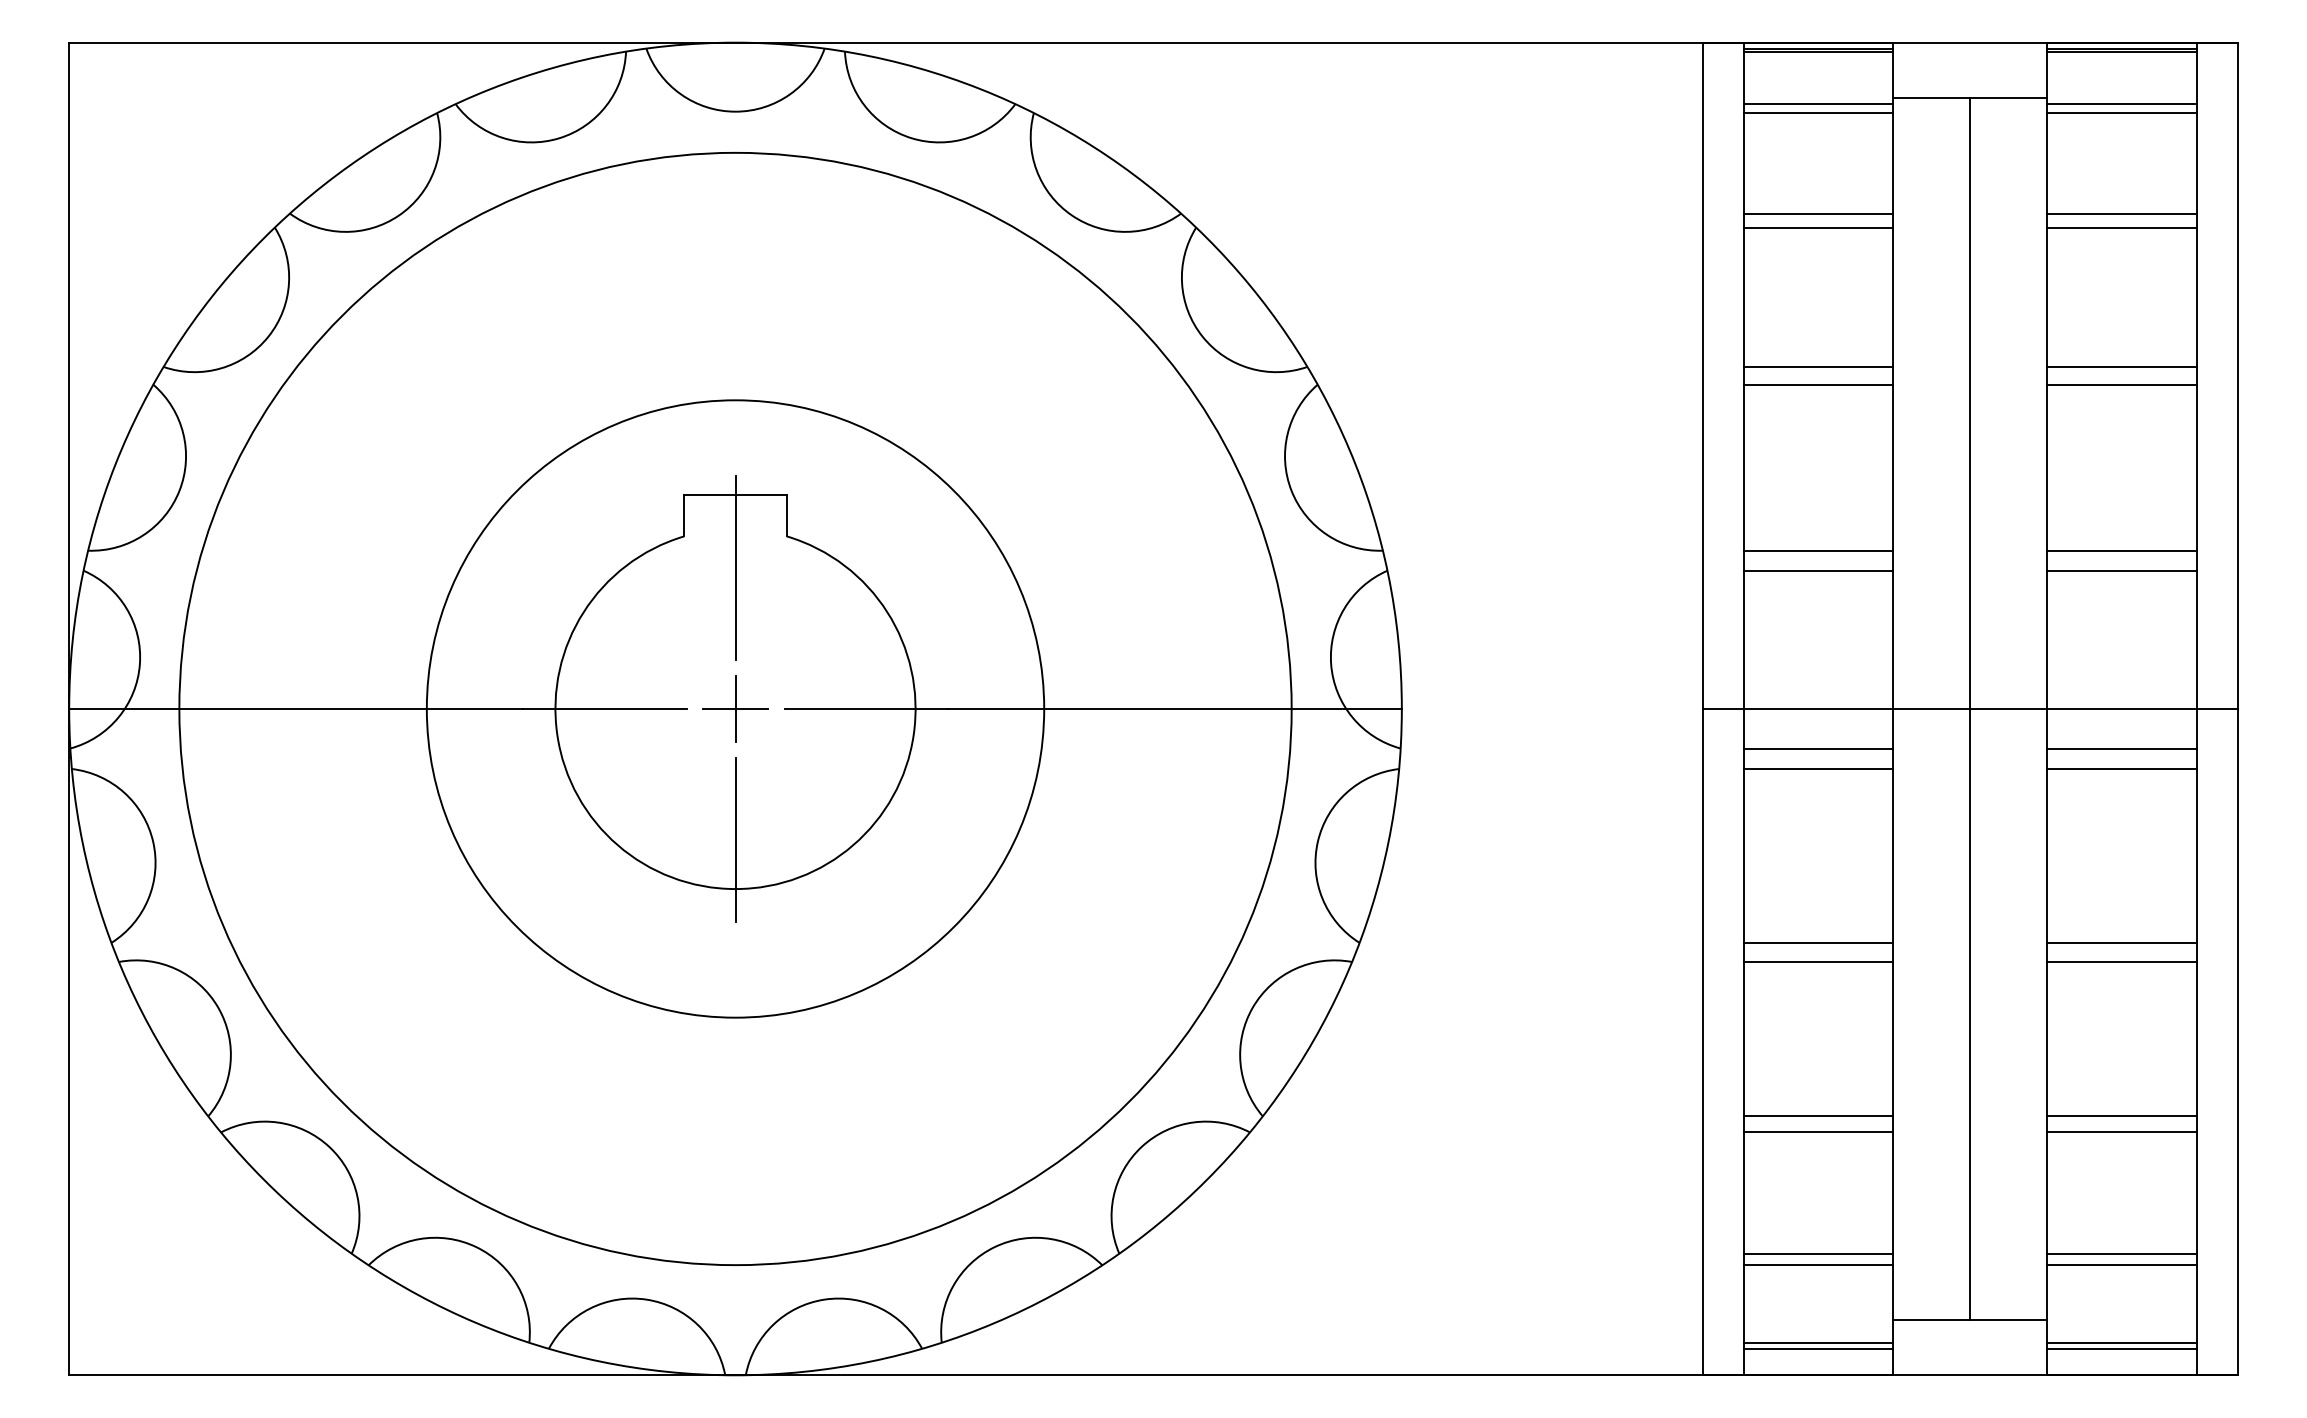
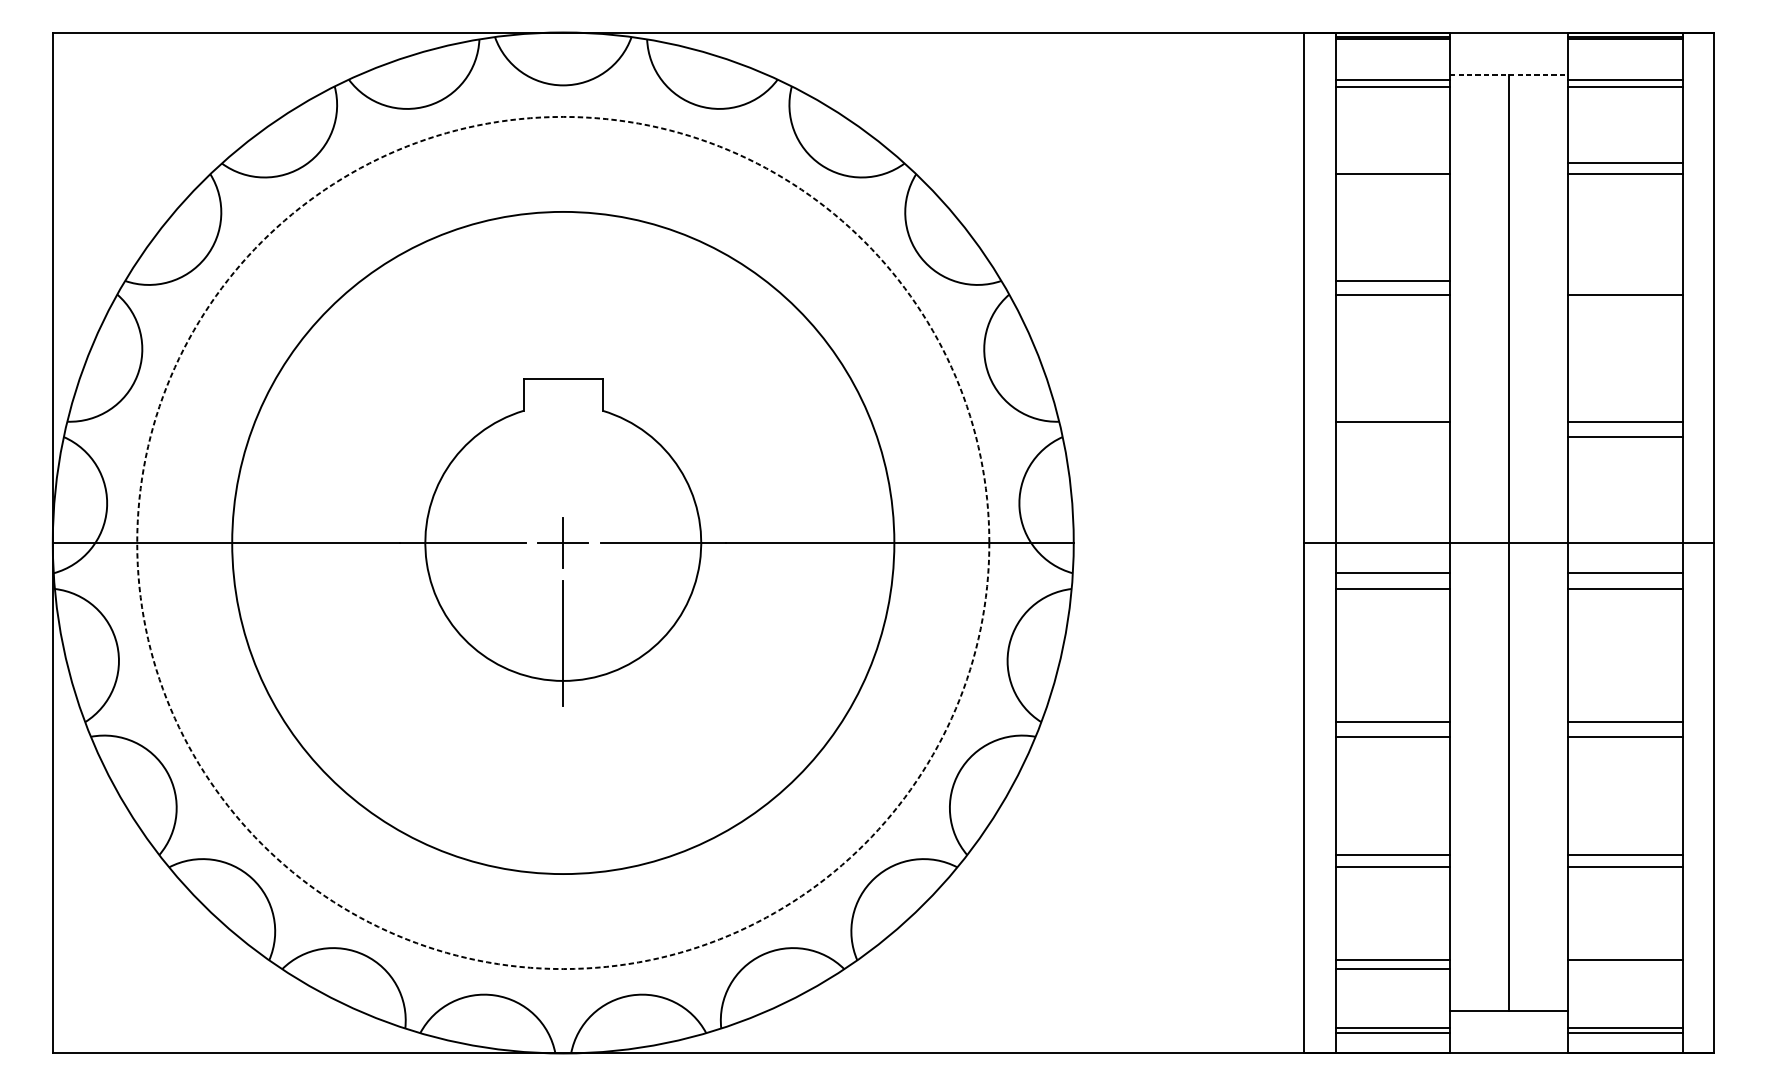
line: (1970, 97) -> (1509, 74), solid -> dashed
line: (1818, 213) -> (1392, 163), removed
line: (2121, 366) -> (1625, 280), removed
line: (735, 567) -> (563, 434), removed
line: (1818, 570) -> (1392, 436), removed
circle: (735, 708) -> (563, 542), size x1.4
circle: (735, 708) -> (563, 542), solid -> dashed
line: (2121, 1265) -> (1625, 969), removed

